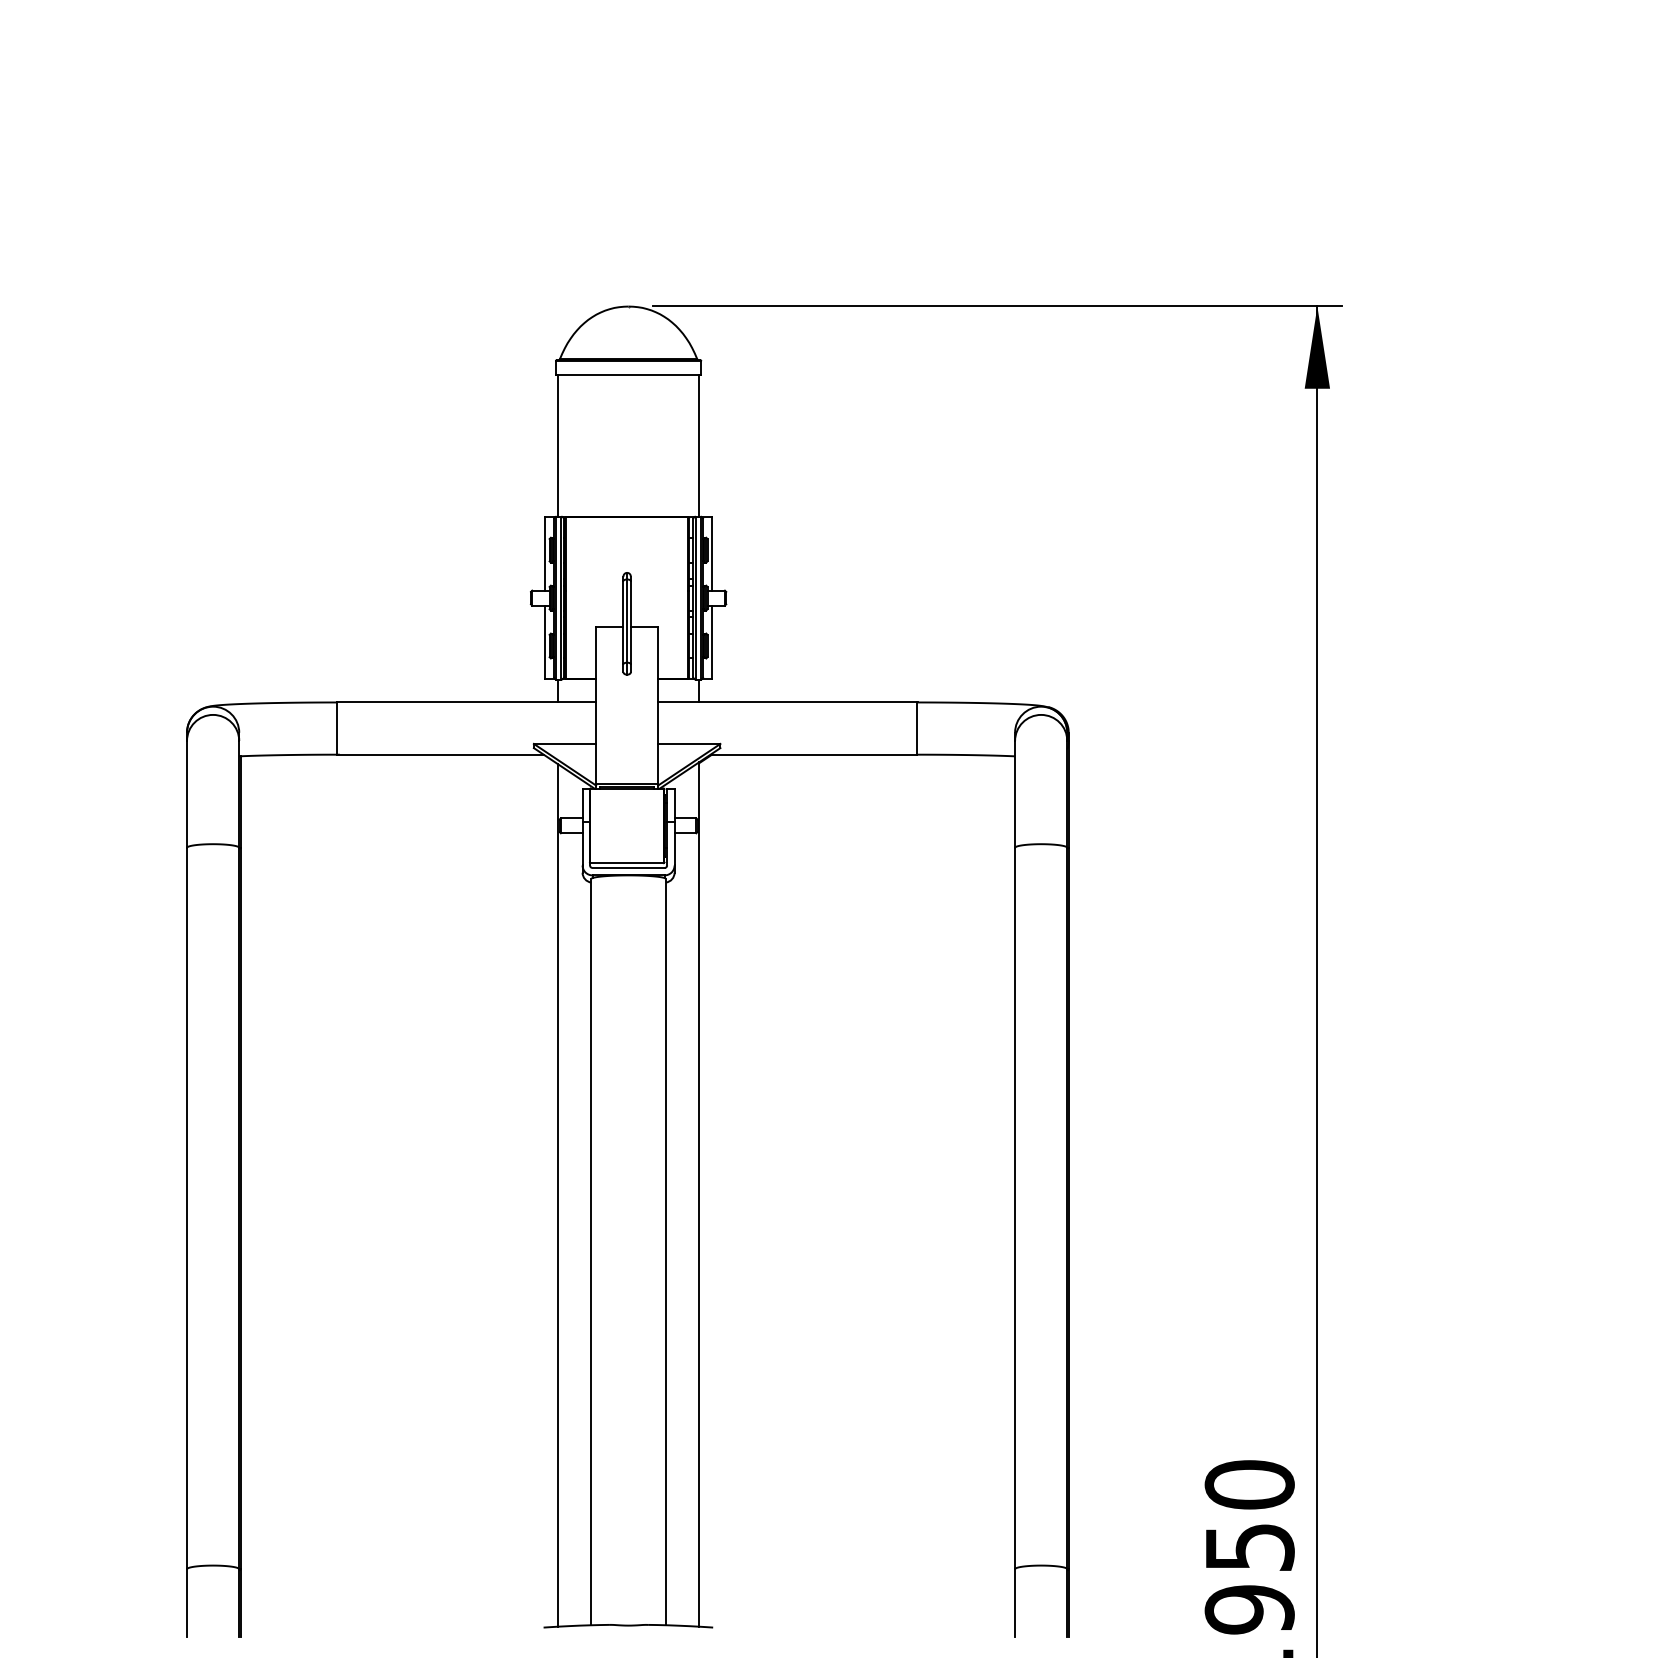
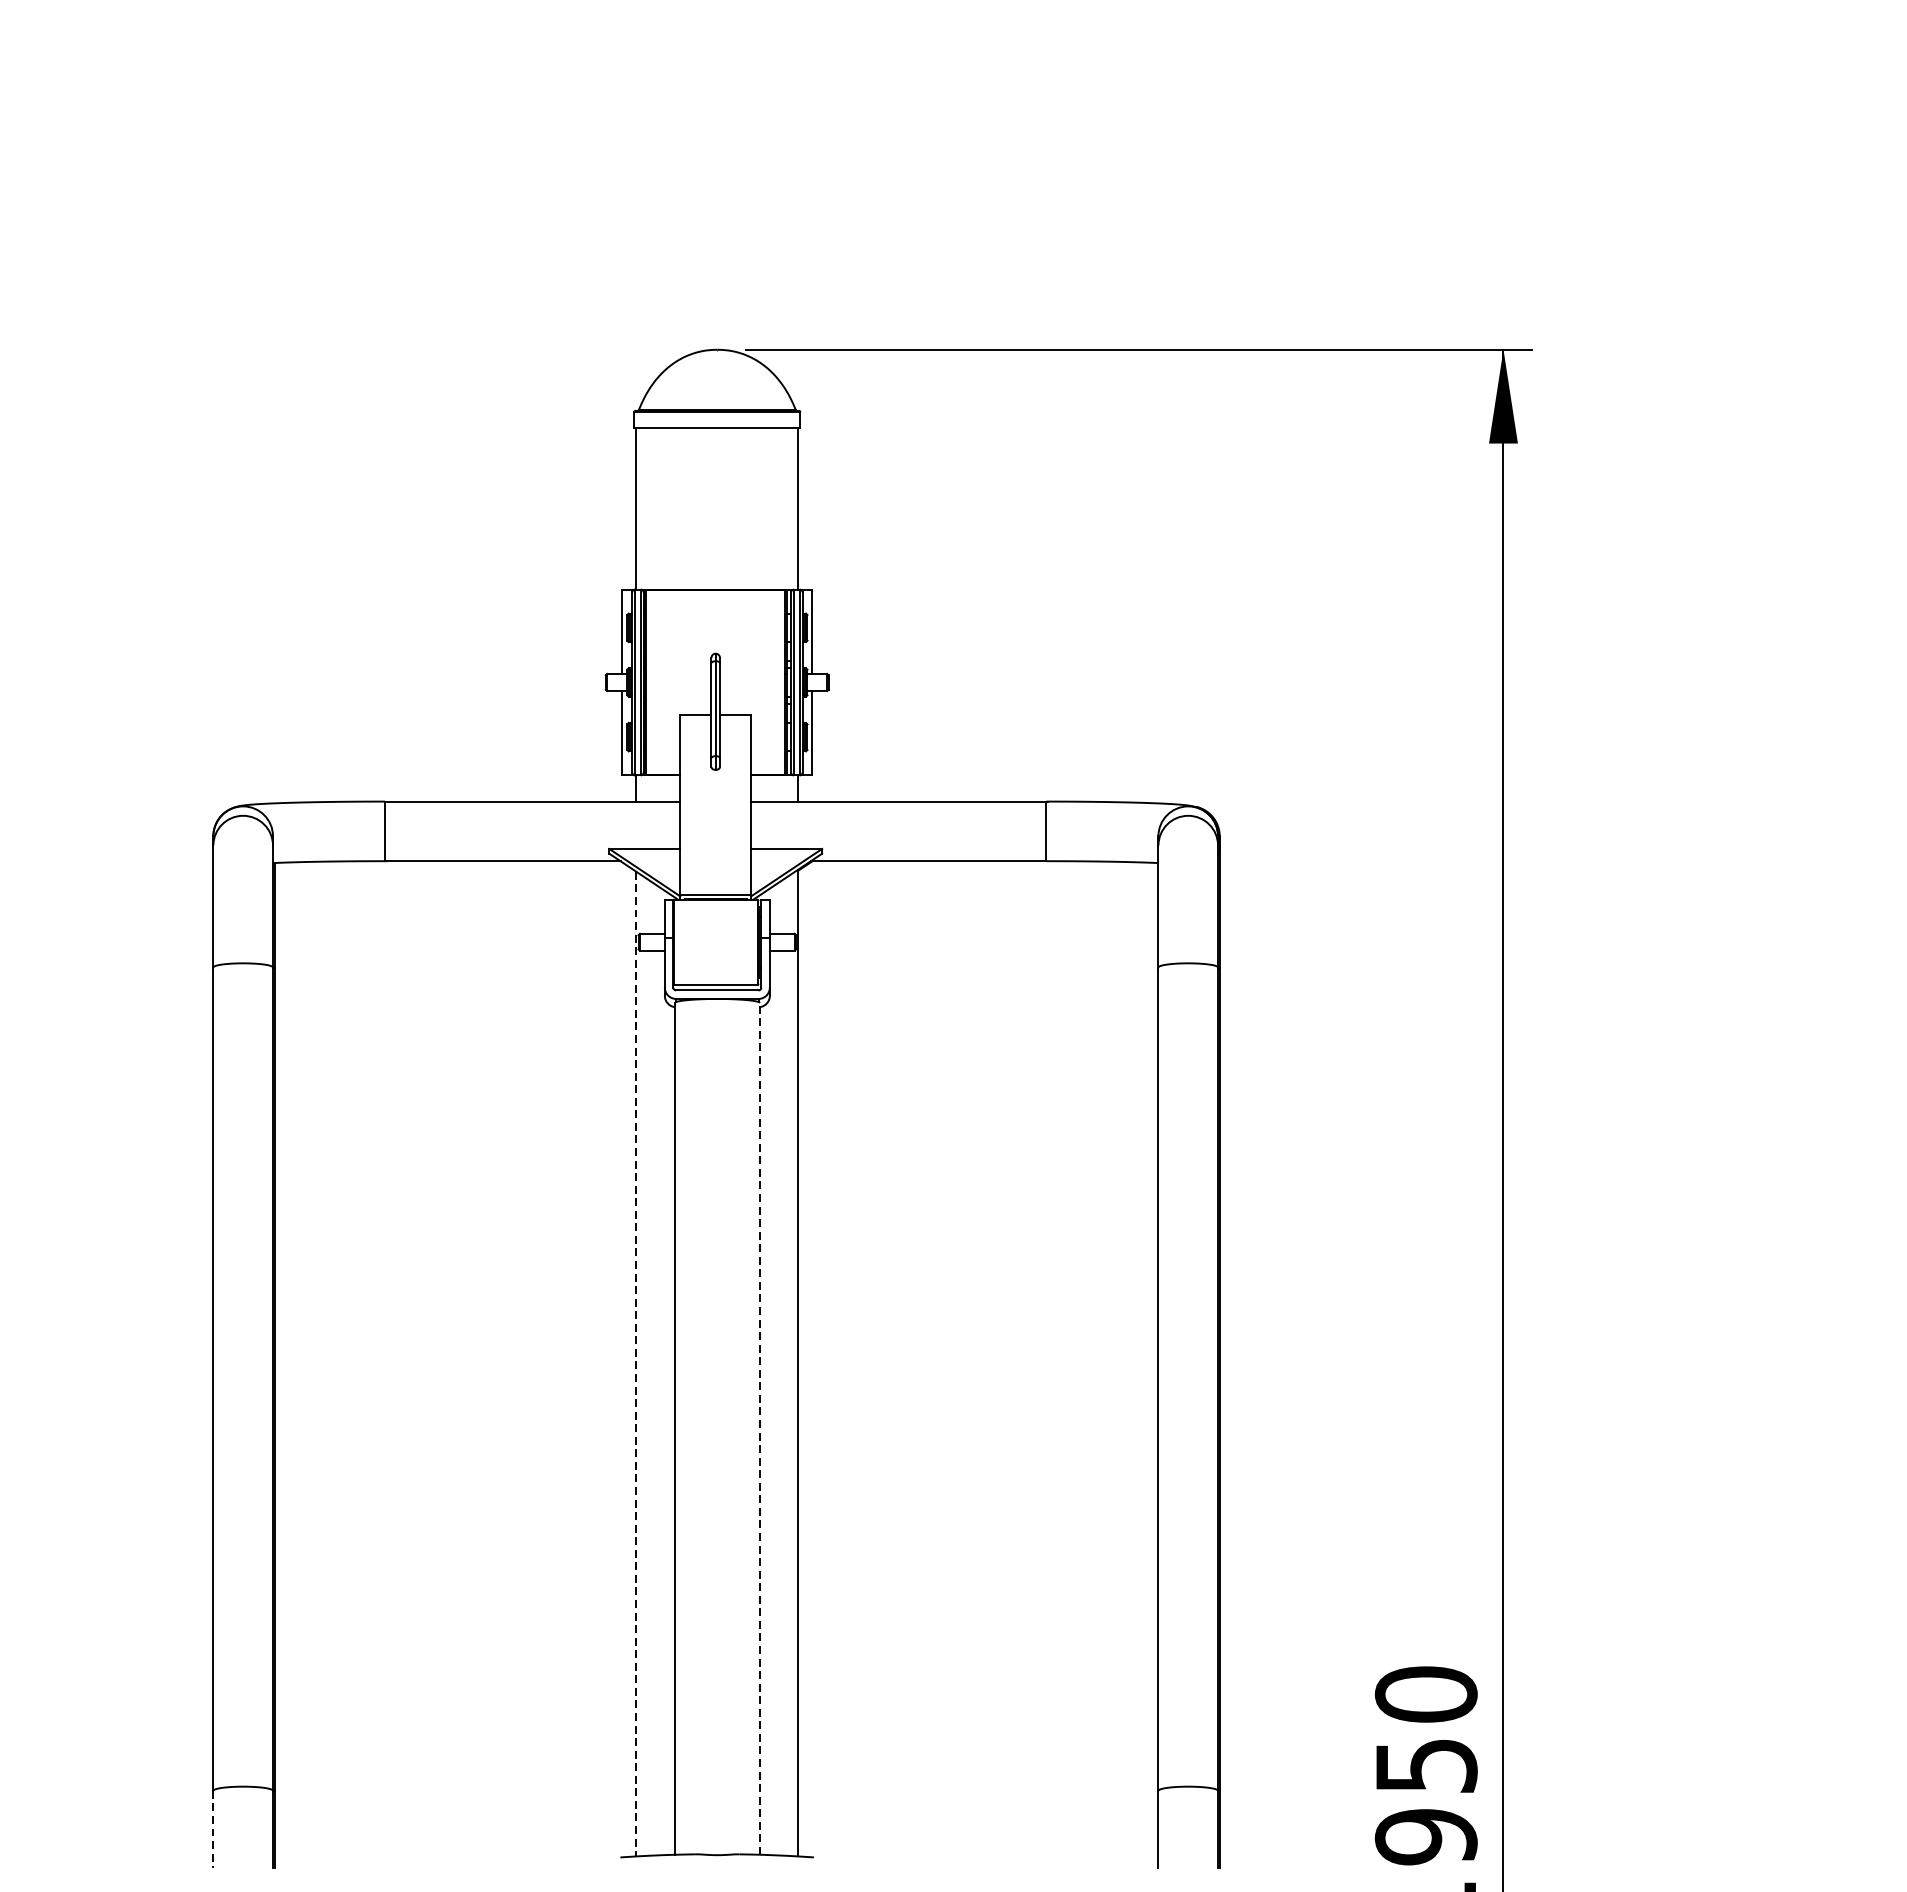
line: (557, 1195) -> (636, 1364), solid -> dashed
line: (665, 1251) -> (759, 1428), solid -> dashed
line: (187, 1603) -> (213, 1829), solid -> dashed

